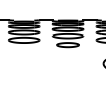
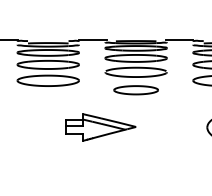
part: (50, 63) -> (100, 127), added

